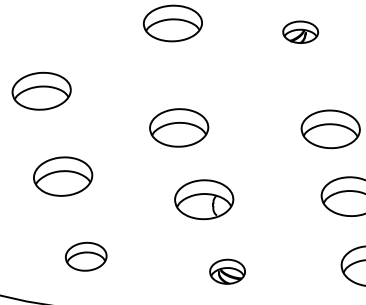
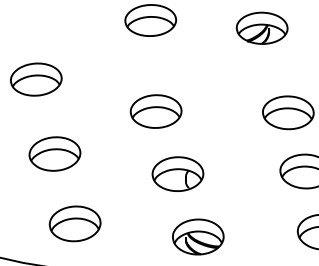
part: (299, 31) -> (261, 27), size x1.67
part: (85, 256) -> (74, 223), size x1.43
part: (227, 271) -> (198, 236), size x1.67

